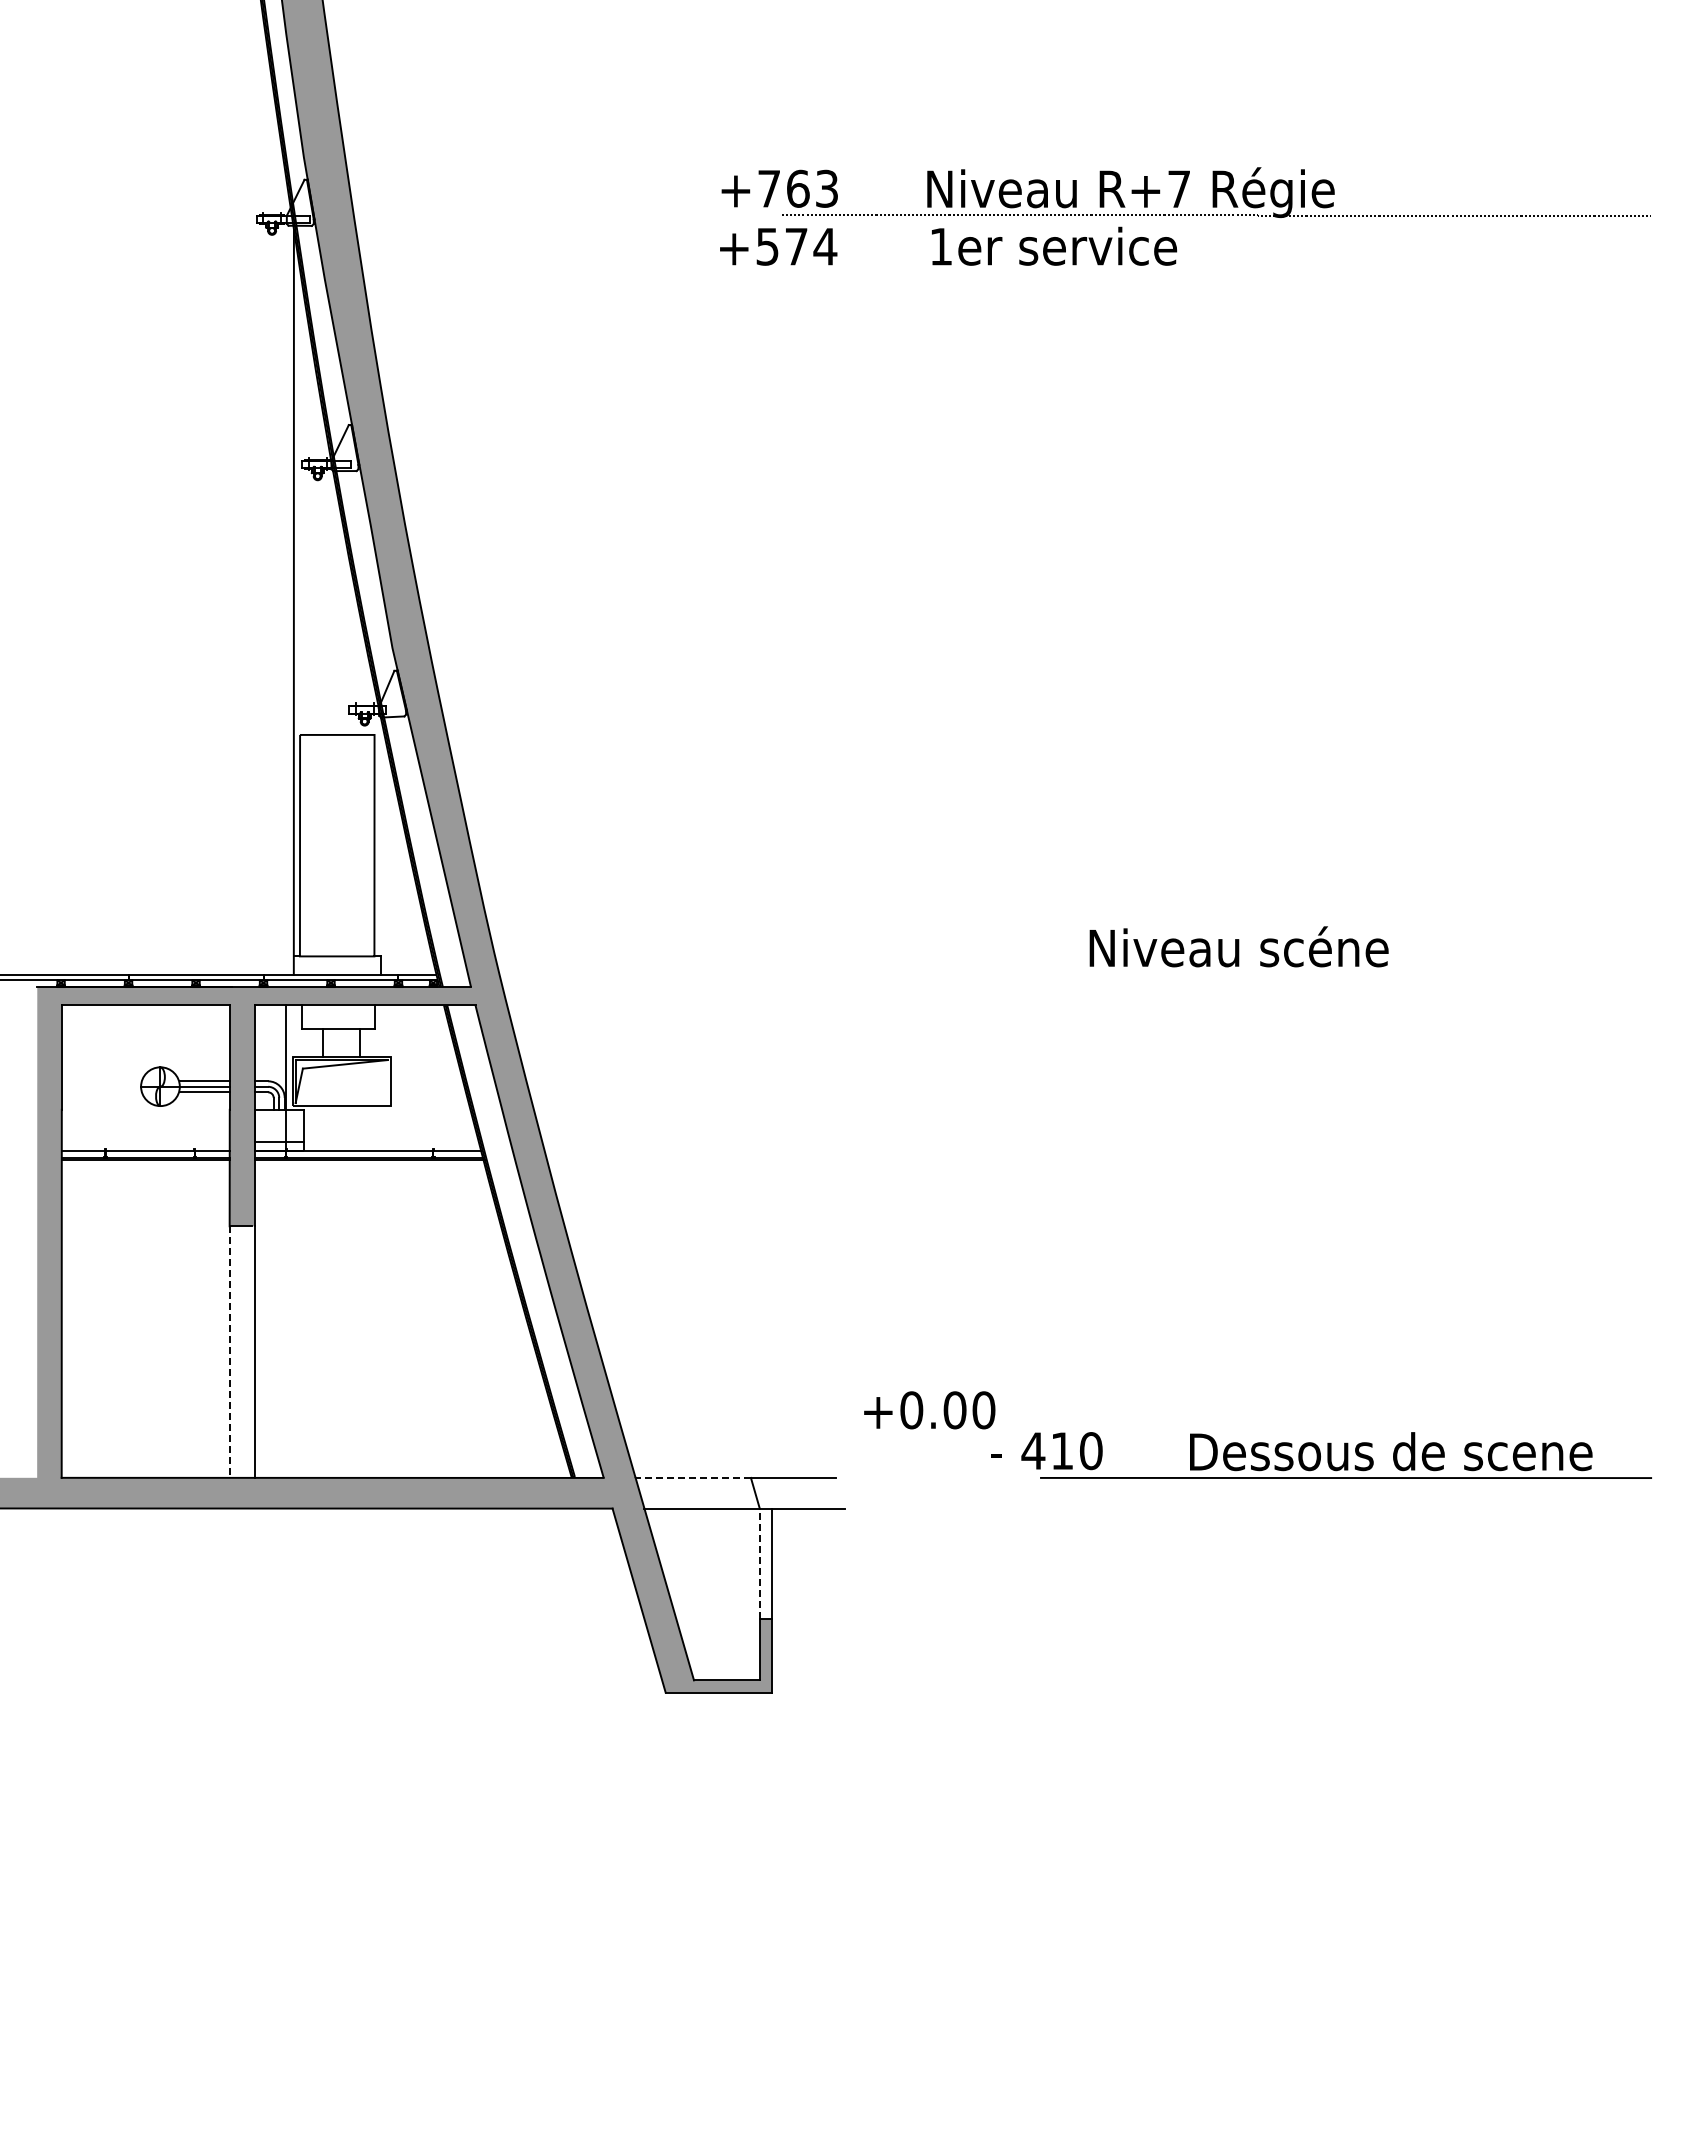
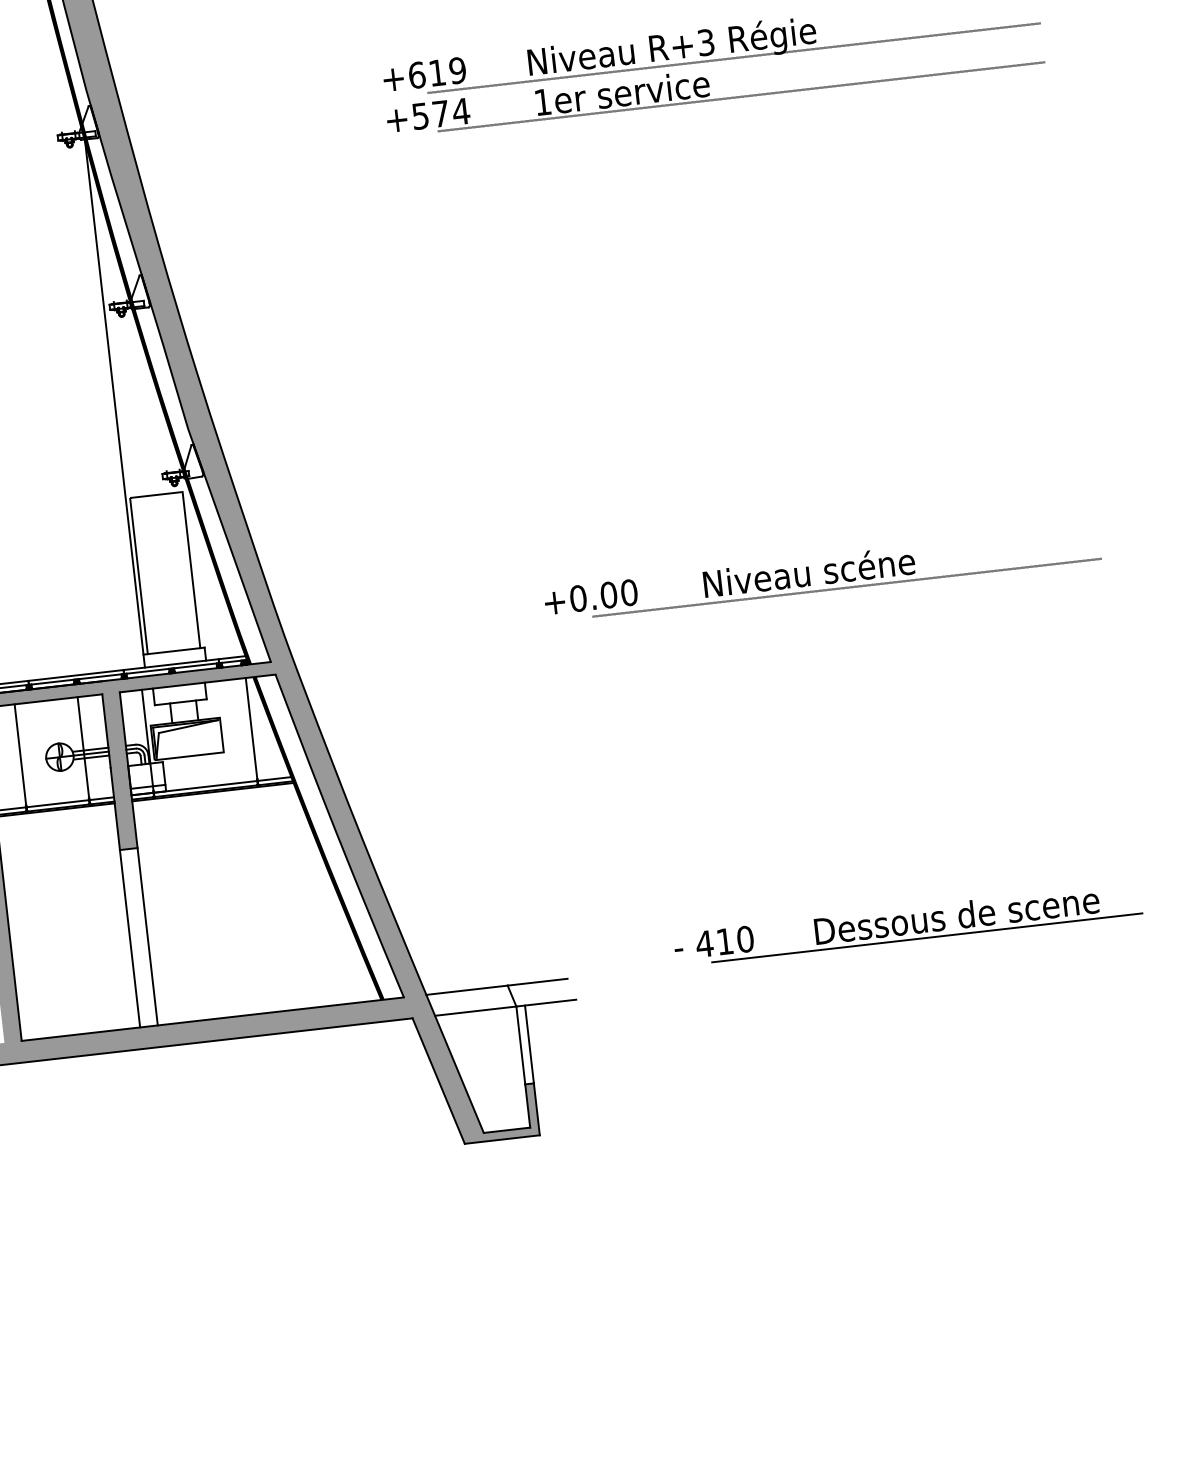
text: (798, 188) -> (437, 72), +763 -> +619
text: (1179, 189) -> (706, 42), R+7 -> R+3
line: (1220, 270) -> (741, 96), added
line: (1289, 974) -> (846, 587), added
line: (105, 1077) -> (20, 755), added
line: (194, 1077) -> (83, 747), added
line: (433, 1077) -> (251, 728), added
line: (229, 1352) -> (129, 939), dashed -> solid
text: (929, 1410) -> (590, 597), moved
line: (693, 1477) -> (467, 989), dashed -> solid
line: (759, 1563) -> (520, 1045), dashed -> solid

